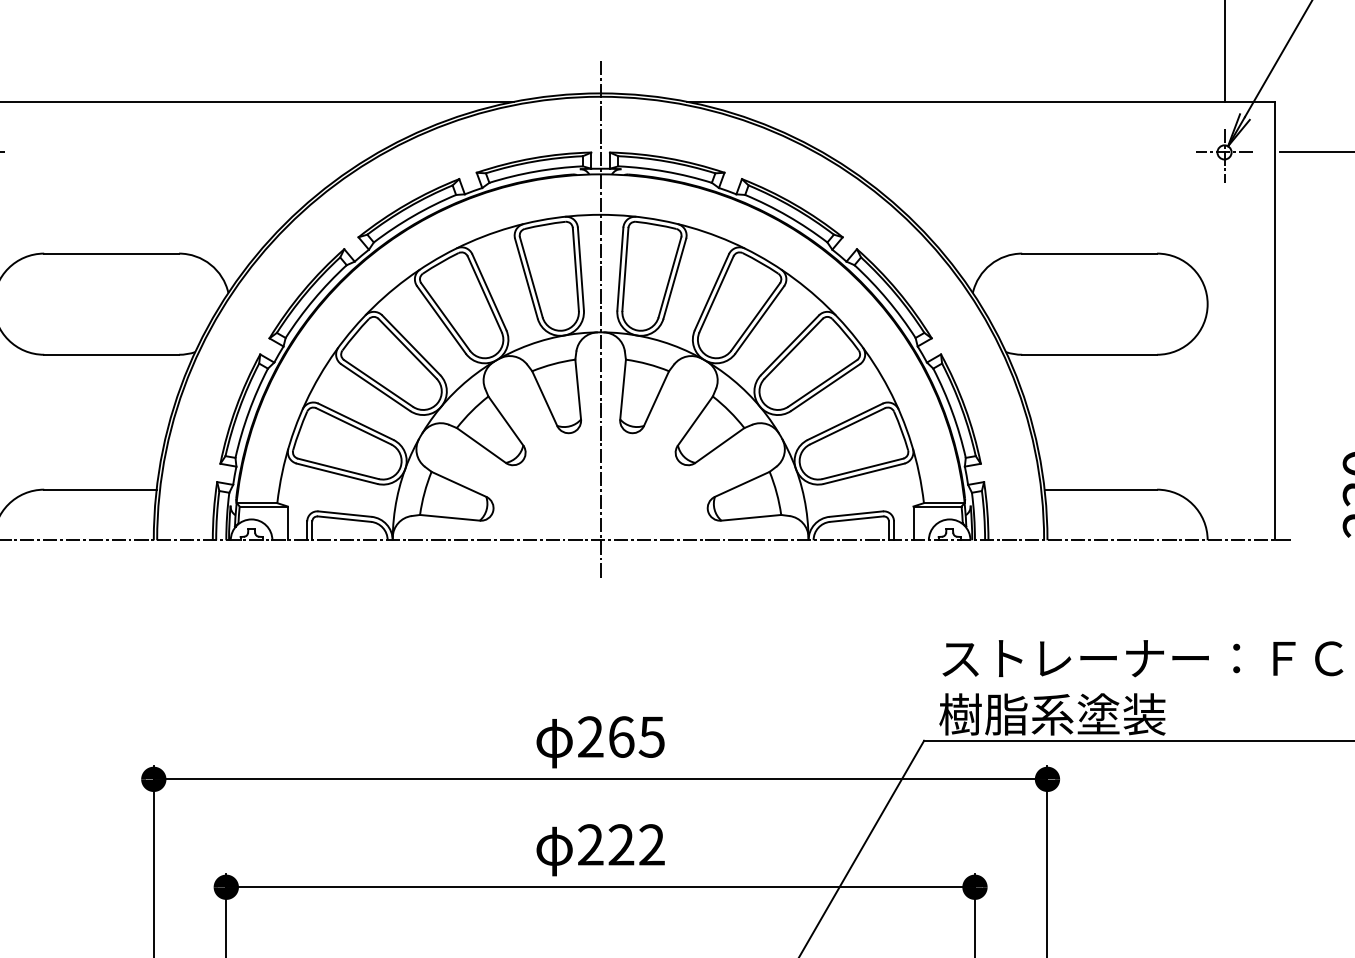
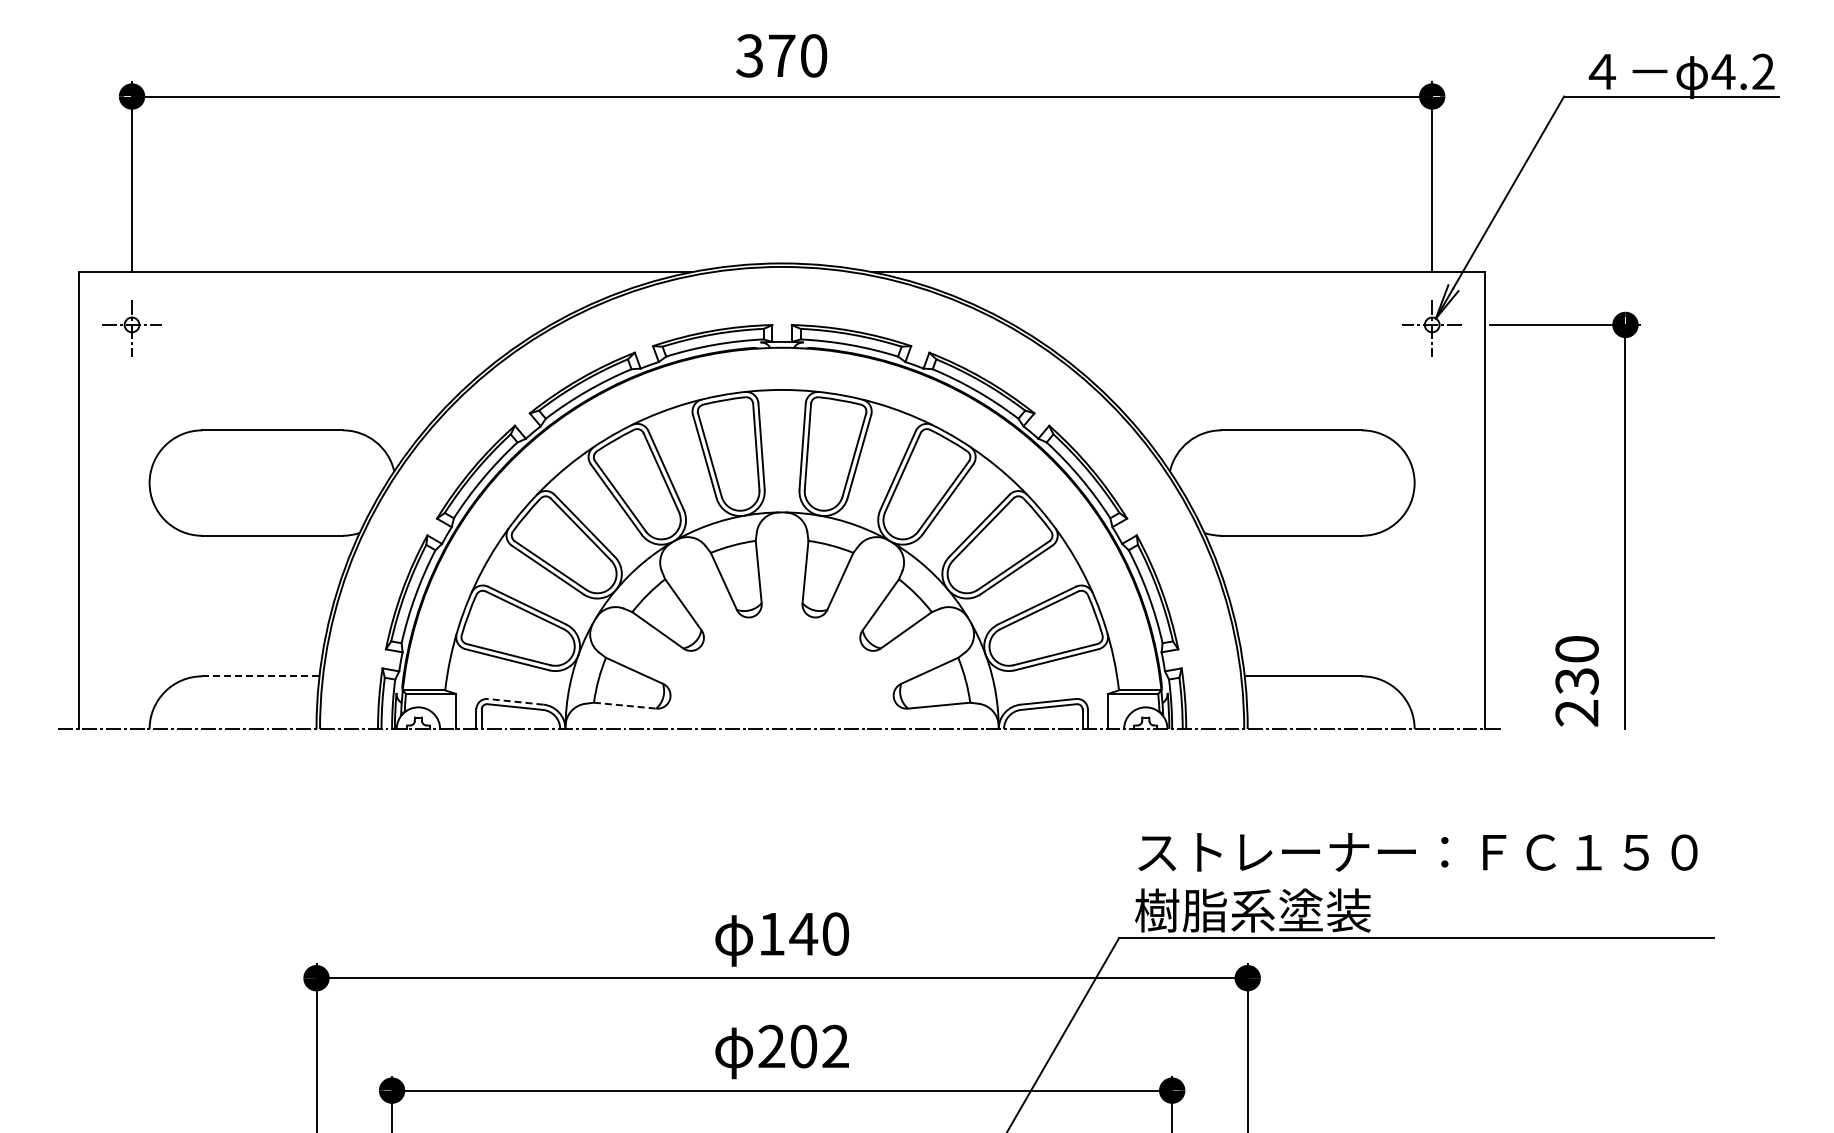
line: (601, 319) -> (782, 499), removed
line: (100, 489) -> (260, 676), solid -> dashed
line: (344, 513) -> (515, 701), solid -> dashed
line: (450, 517) -> (625, 705), solid -> dashed
text: (621, 736) -> (803, 933), 265 -> 140
text: (621, 844) -> (803, 1046), 222 -> 202

